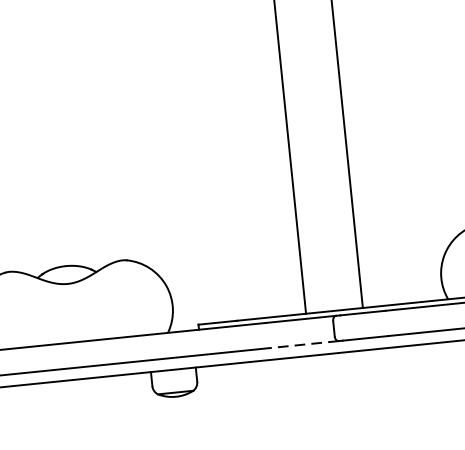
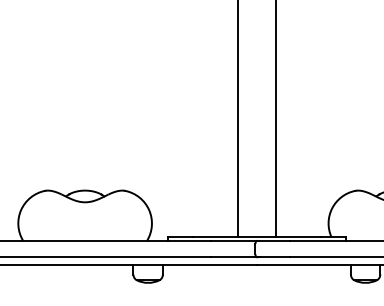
line: (303, 344) -> (234, 257), dashed -> solid

